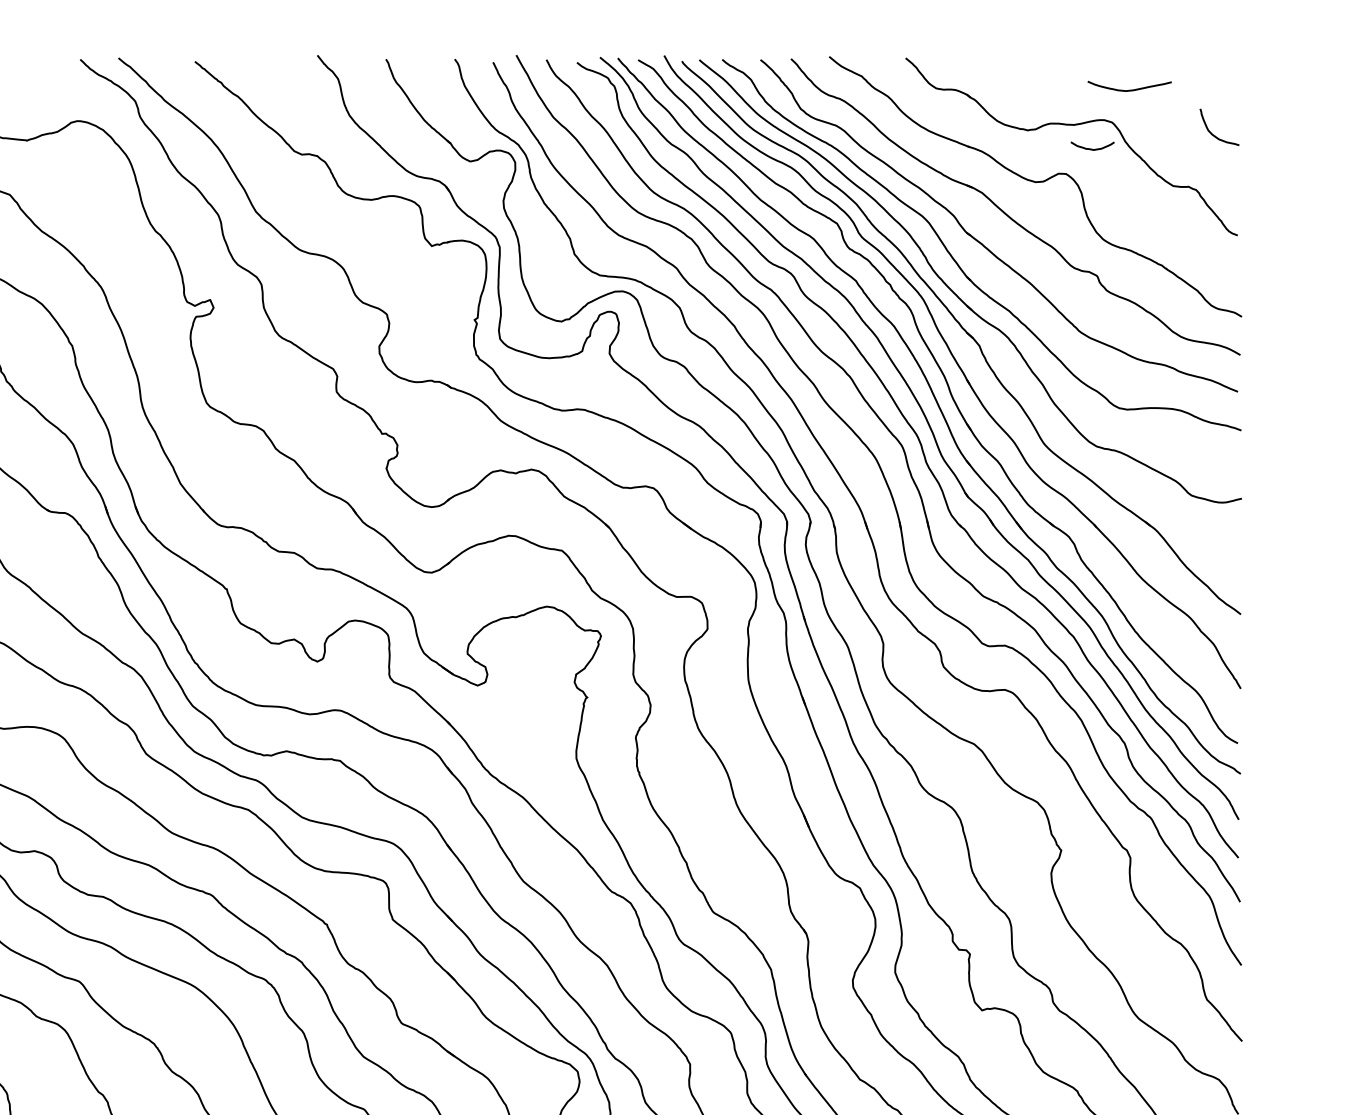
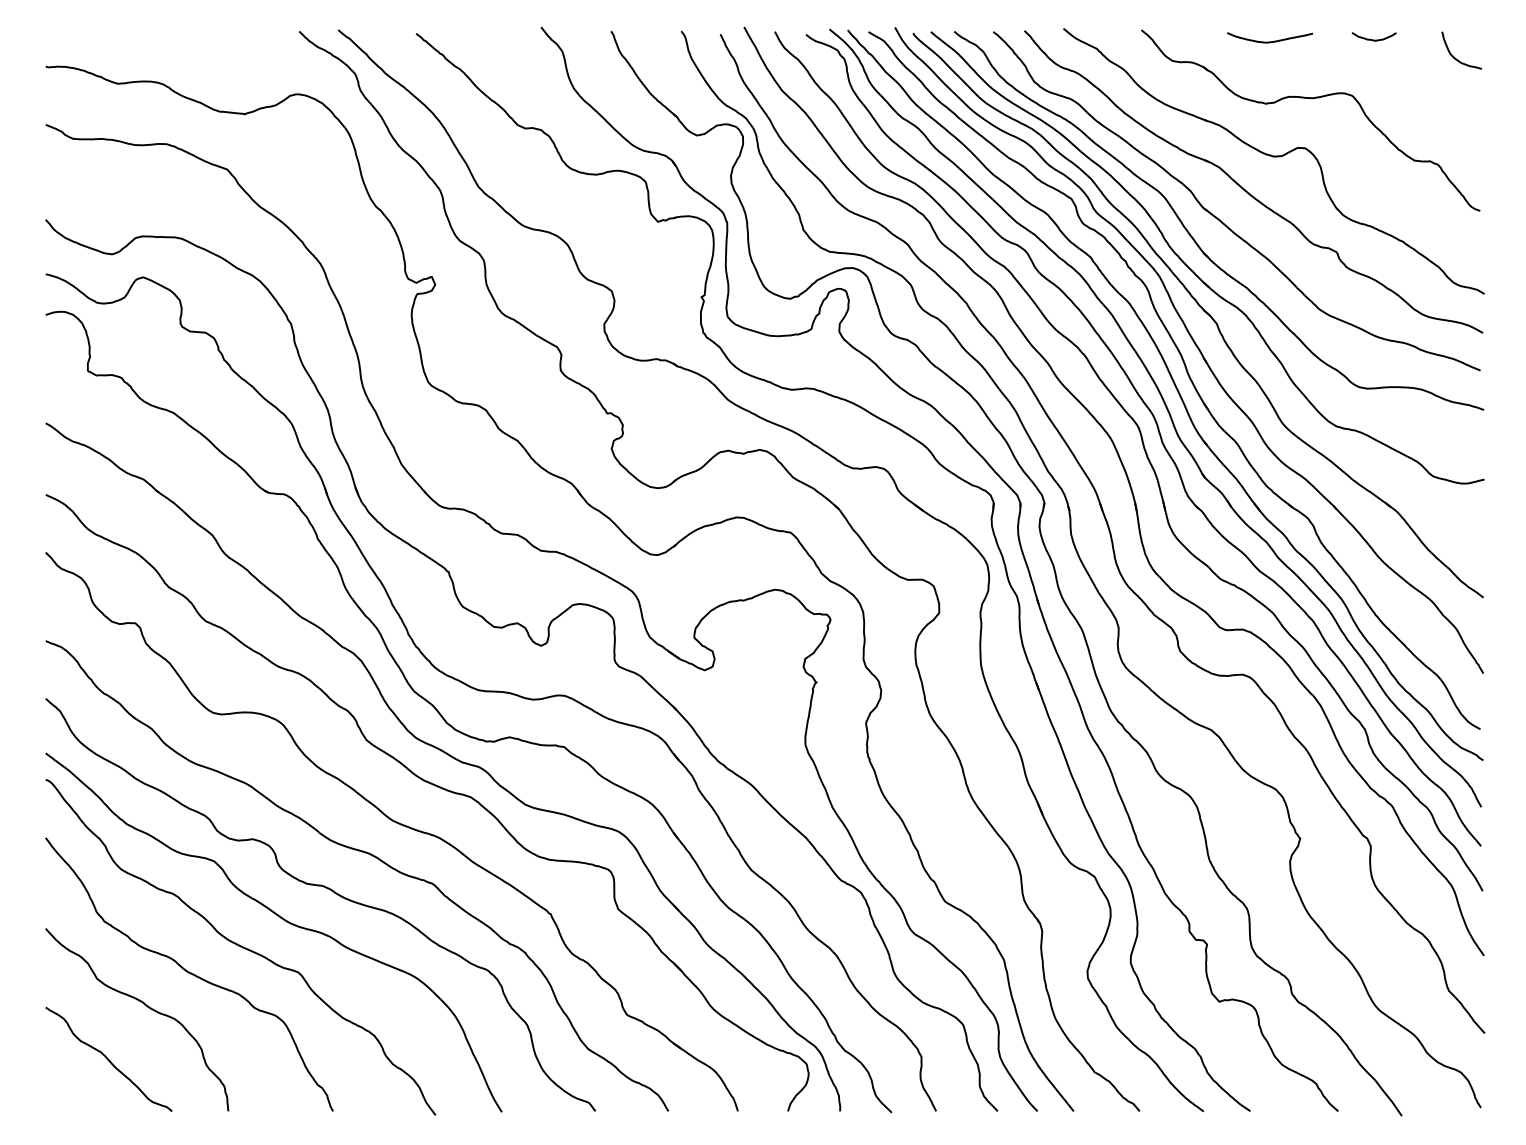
curve: (1129, 89) -> (1269, 41), moved
curve: (1212, 133) -> (1454, 56), moved
curve: (1091, 148) -> (1373, 39), moved

